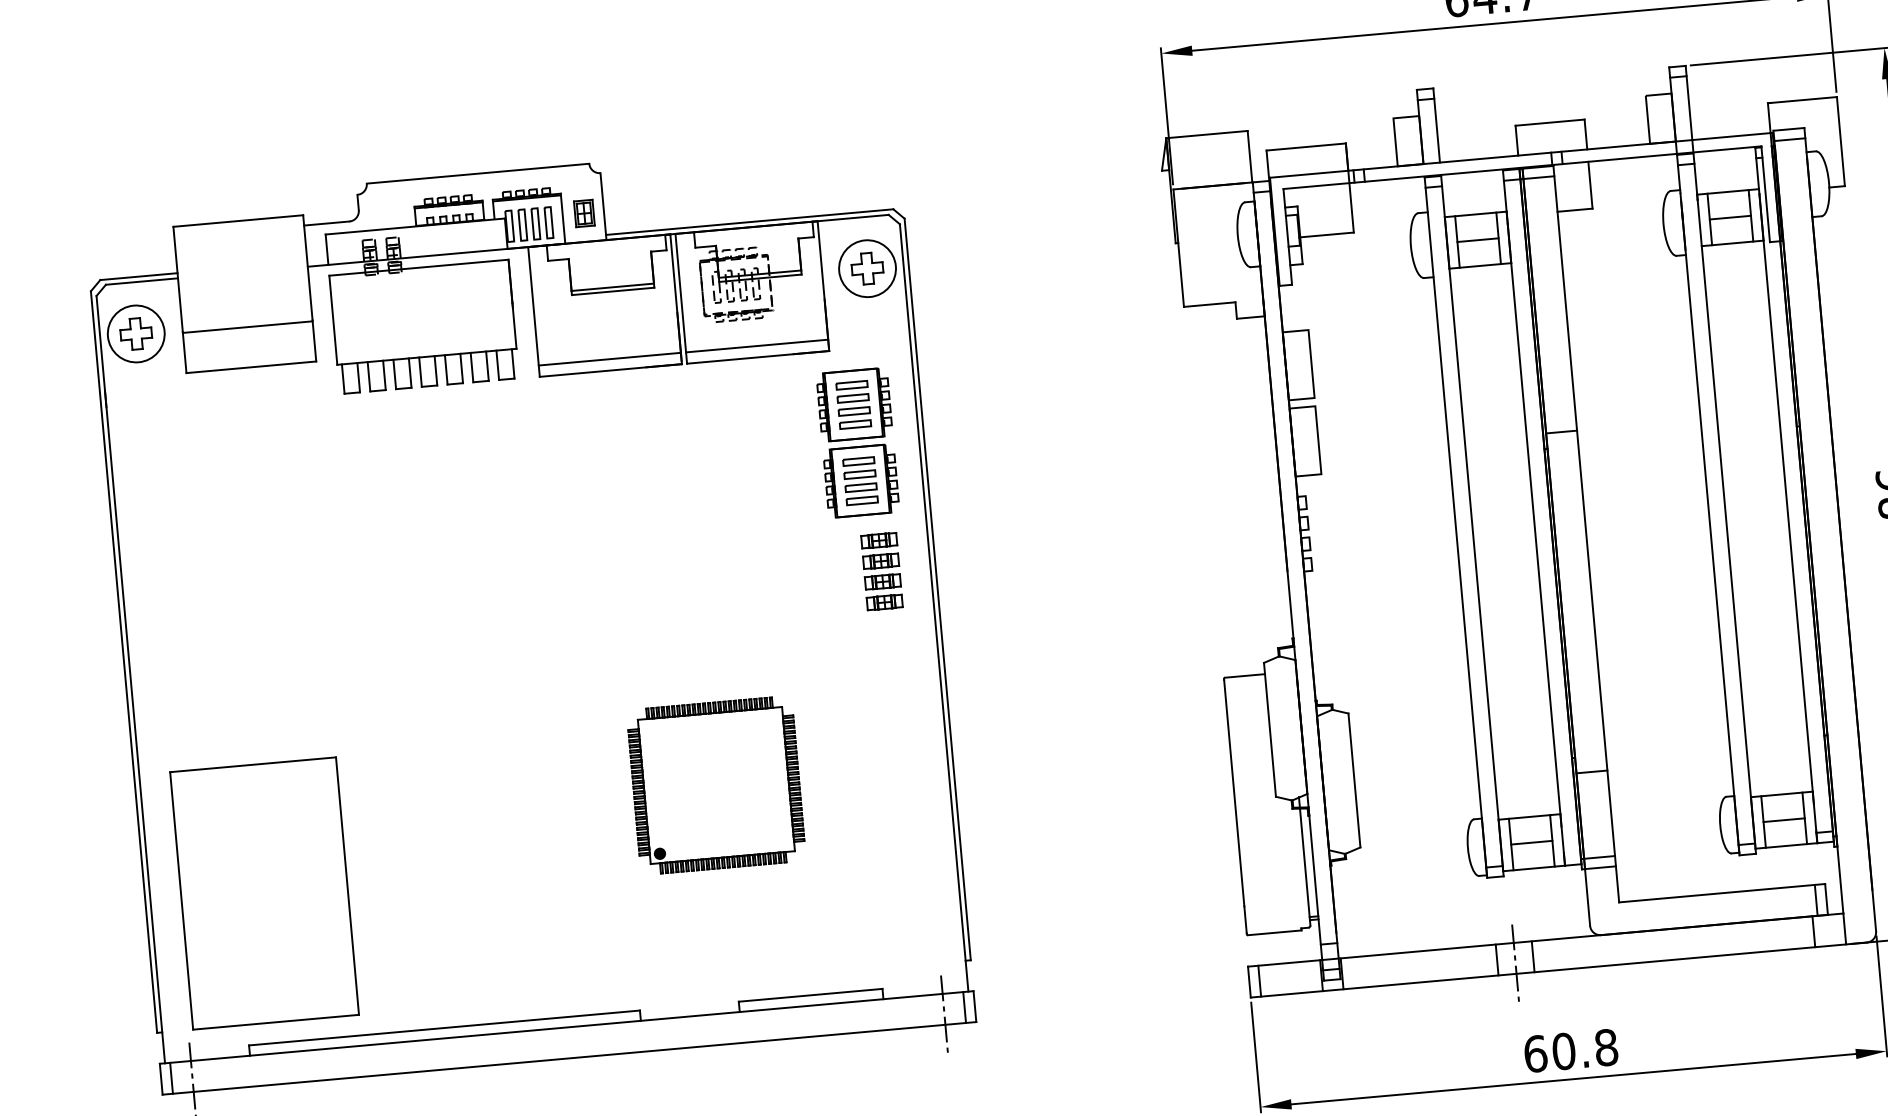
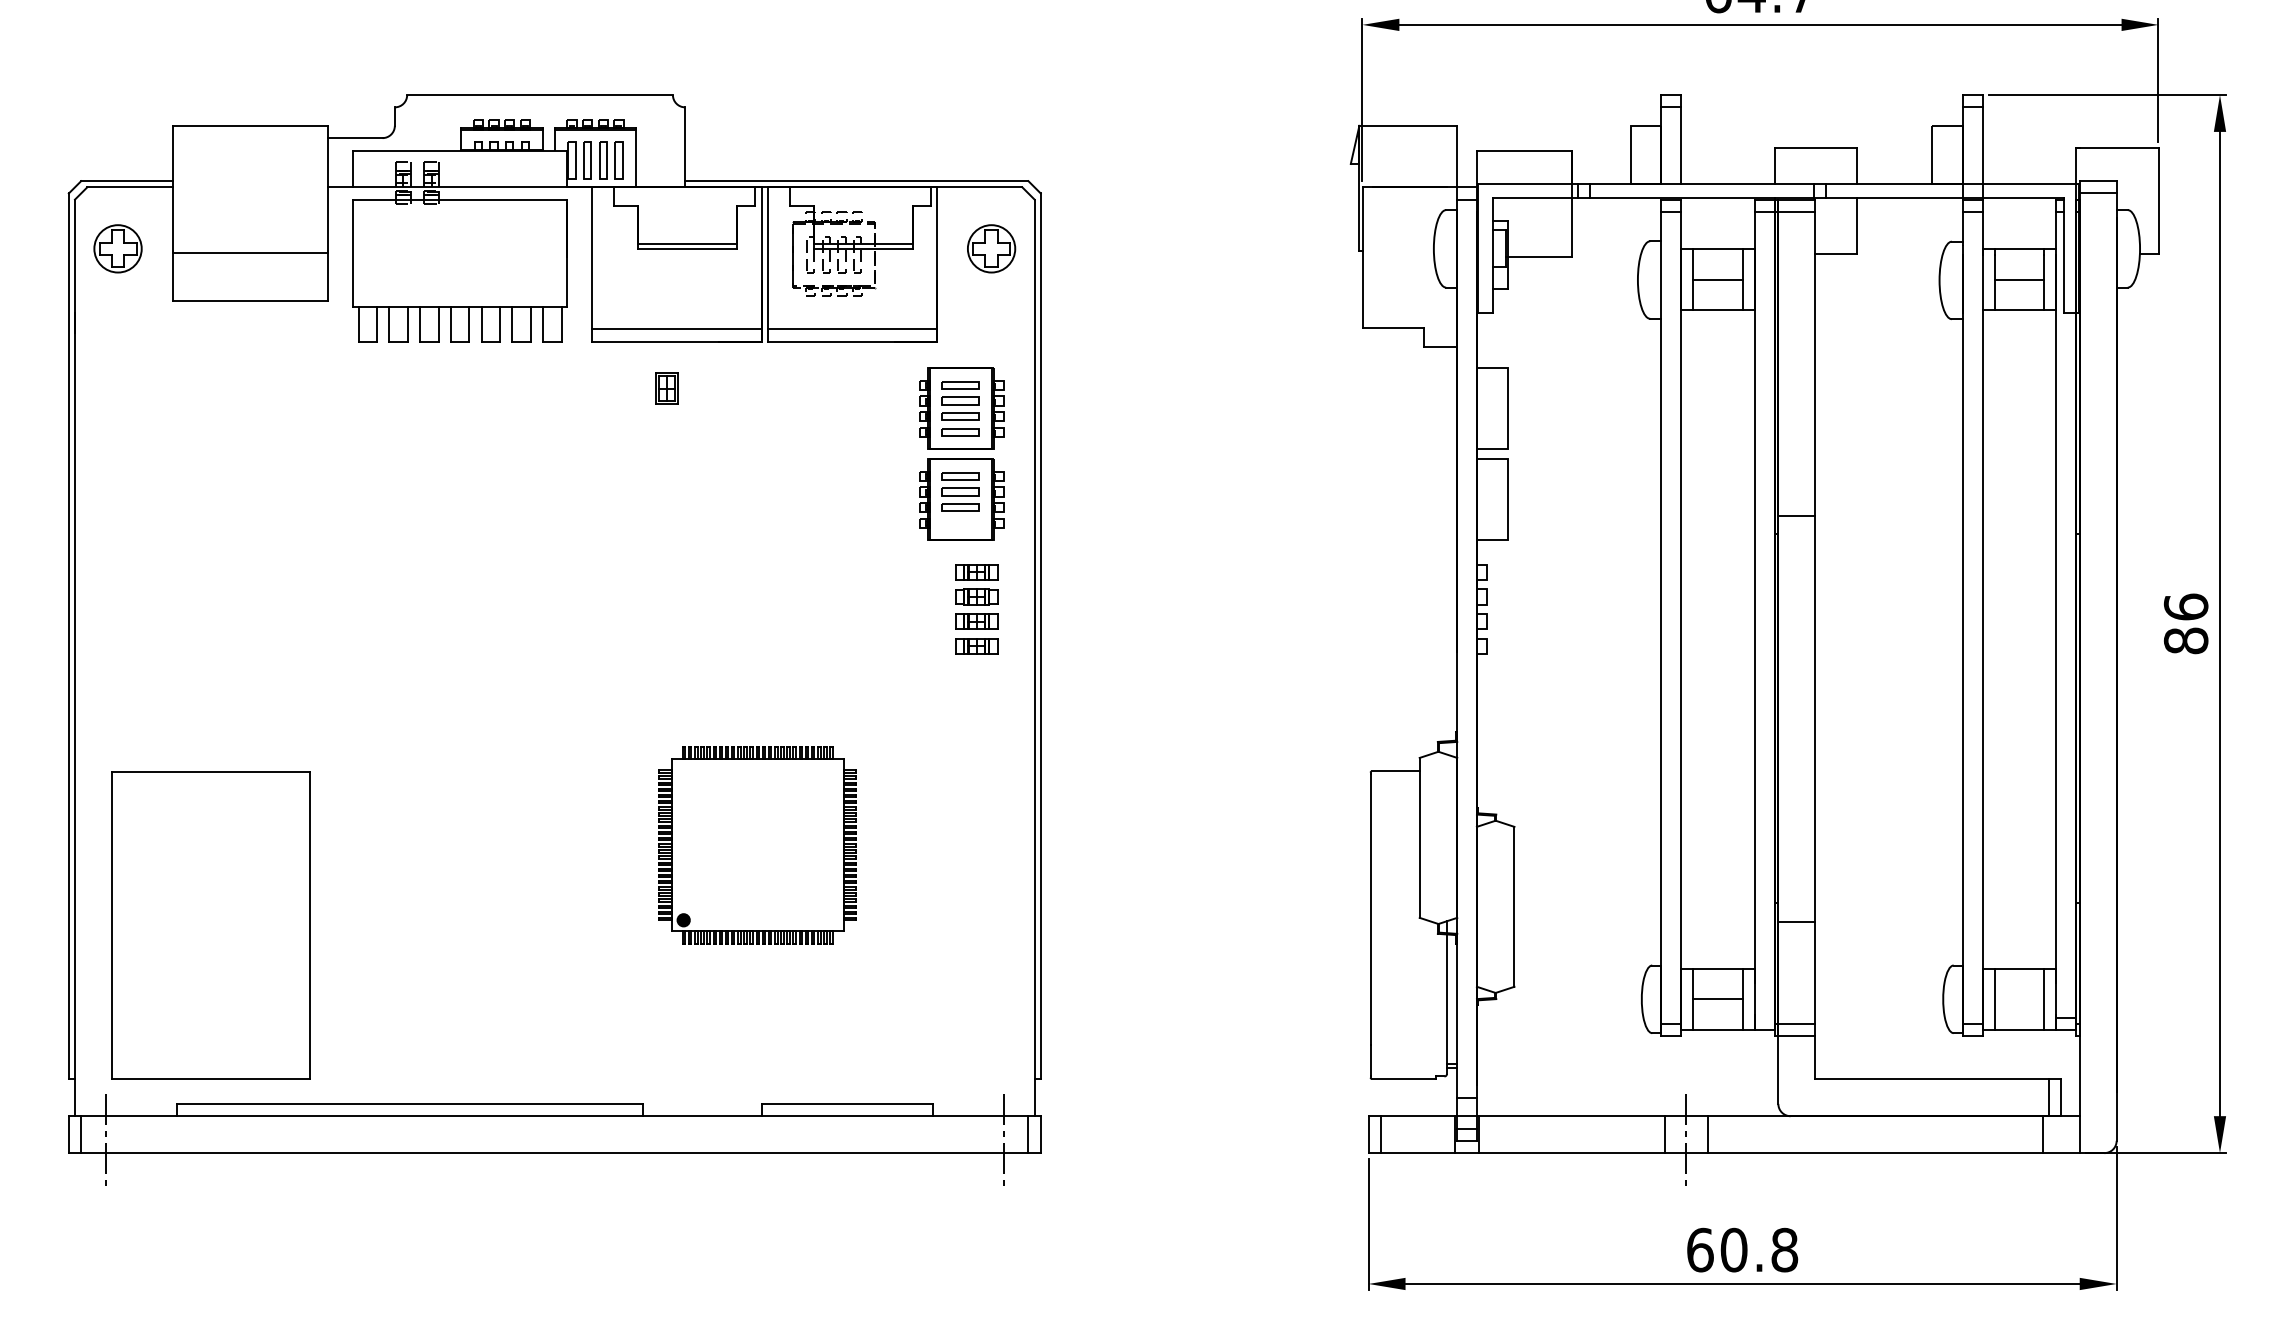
part: (584, 213) -> (666, 388), moved
circle: (867, 268) -> (991, 248), size x0.7
circle: (135, 333) -> (117, 248), size x0.7
part: (862, 500) -> (960, 523), removed
line: (1784, 820) -> (2019, 999), removed

